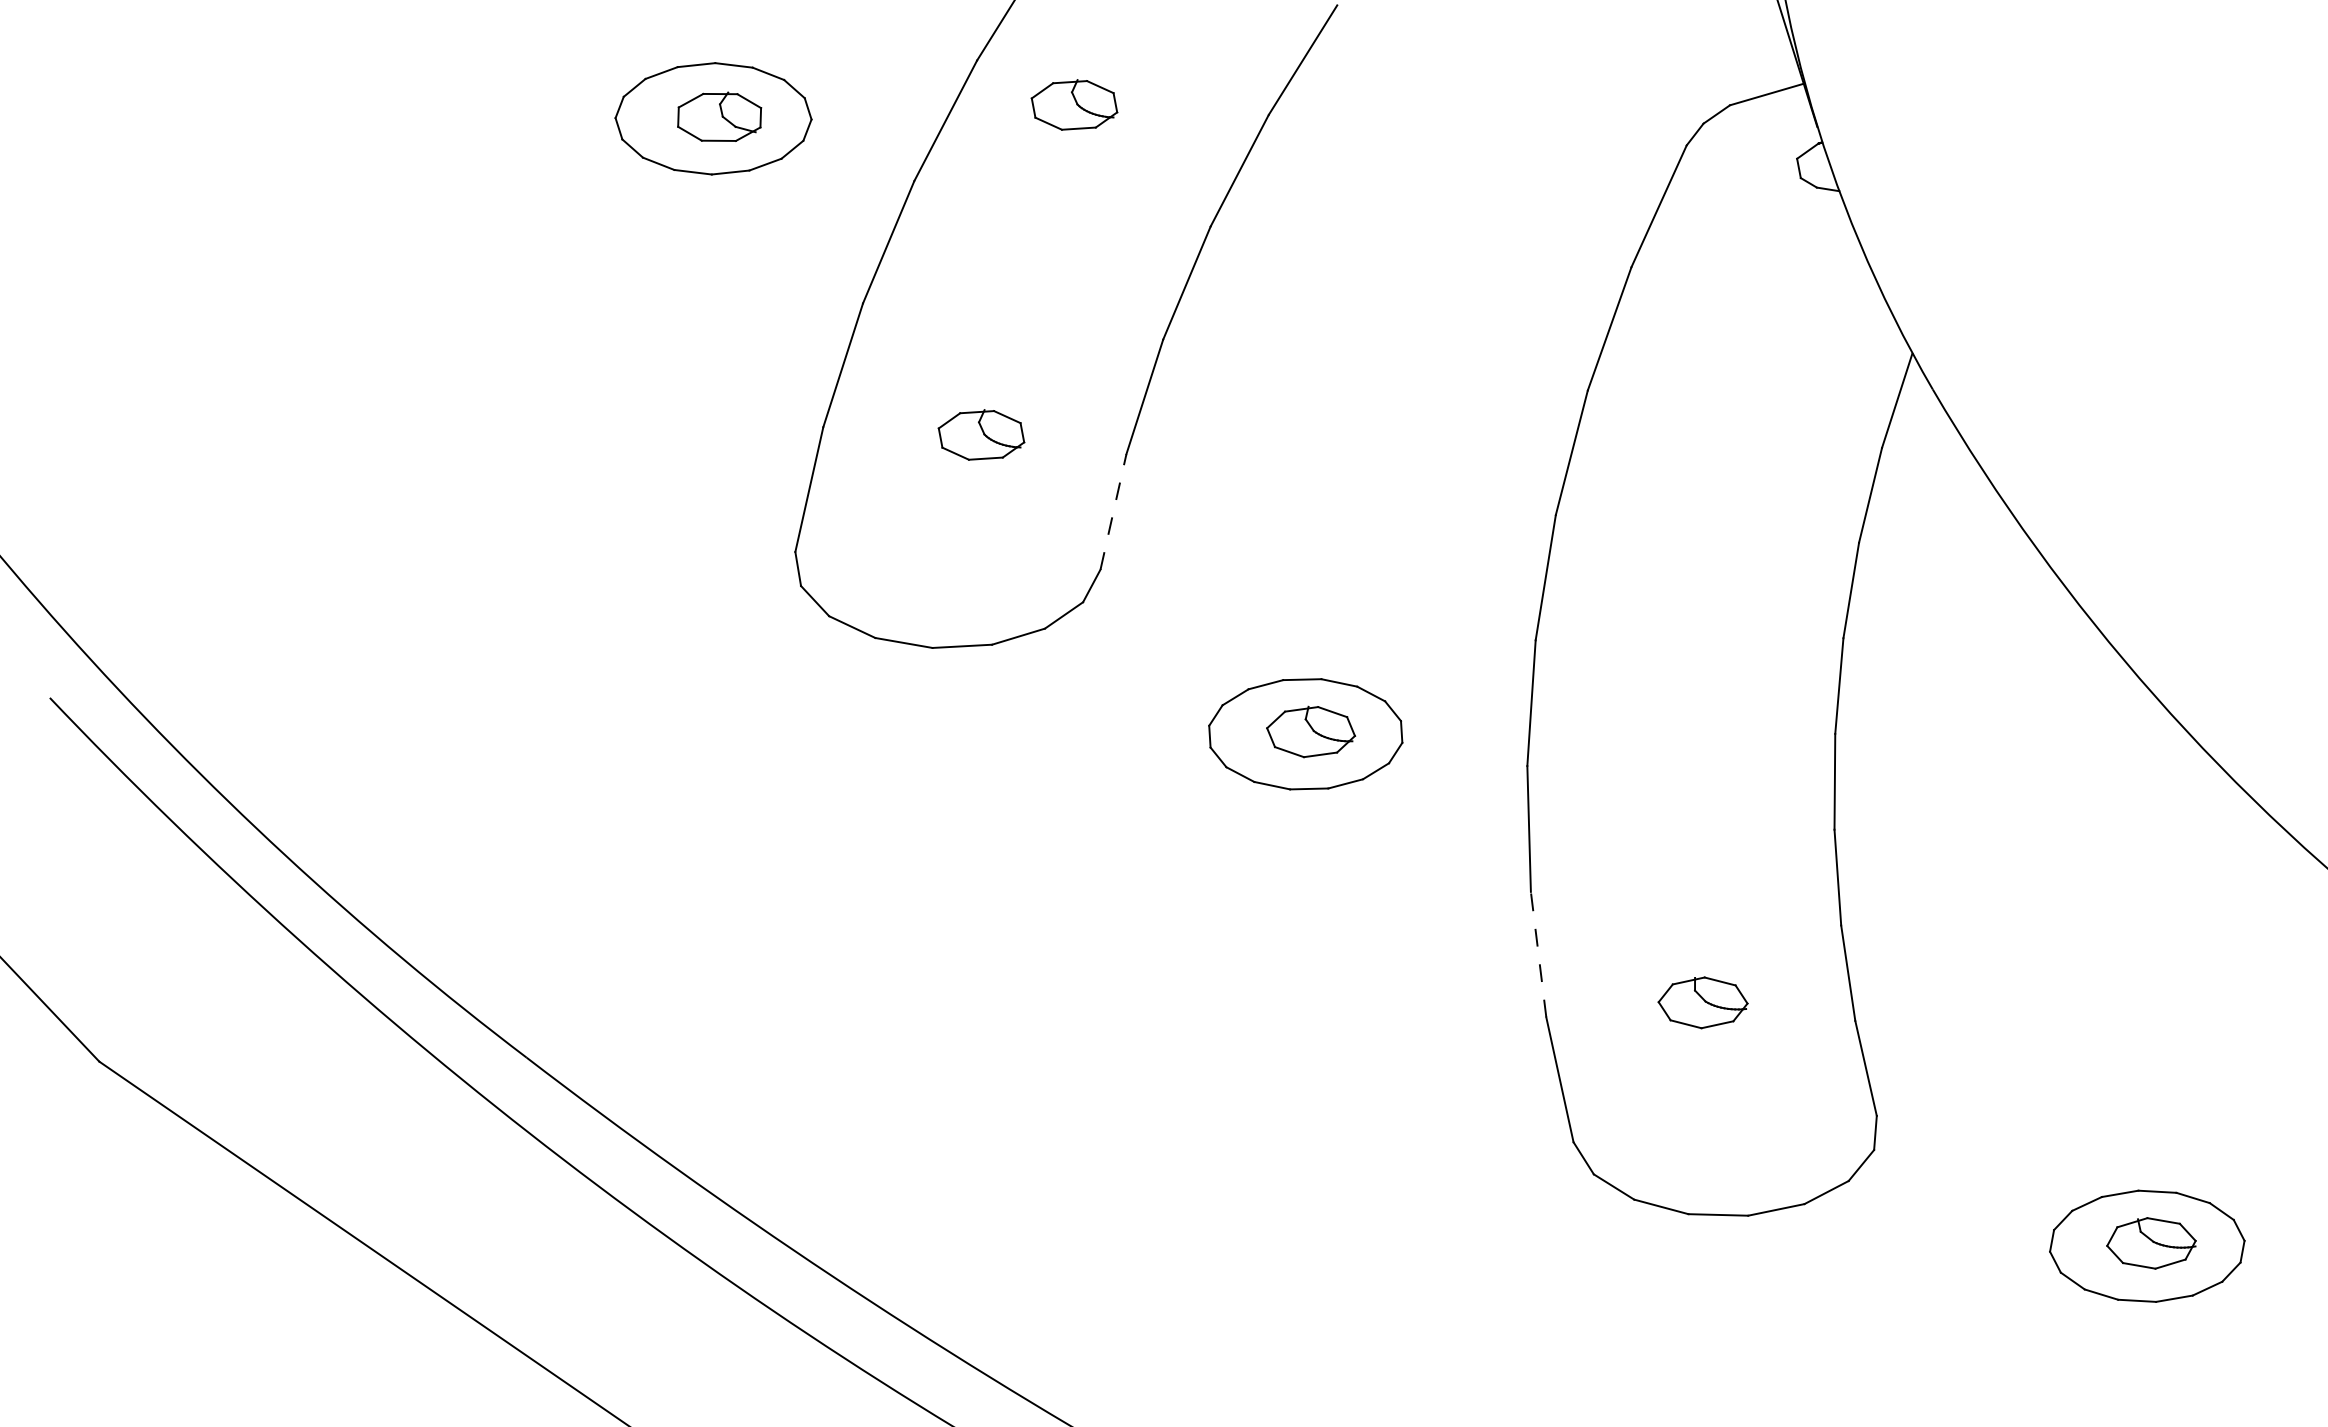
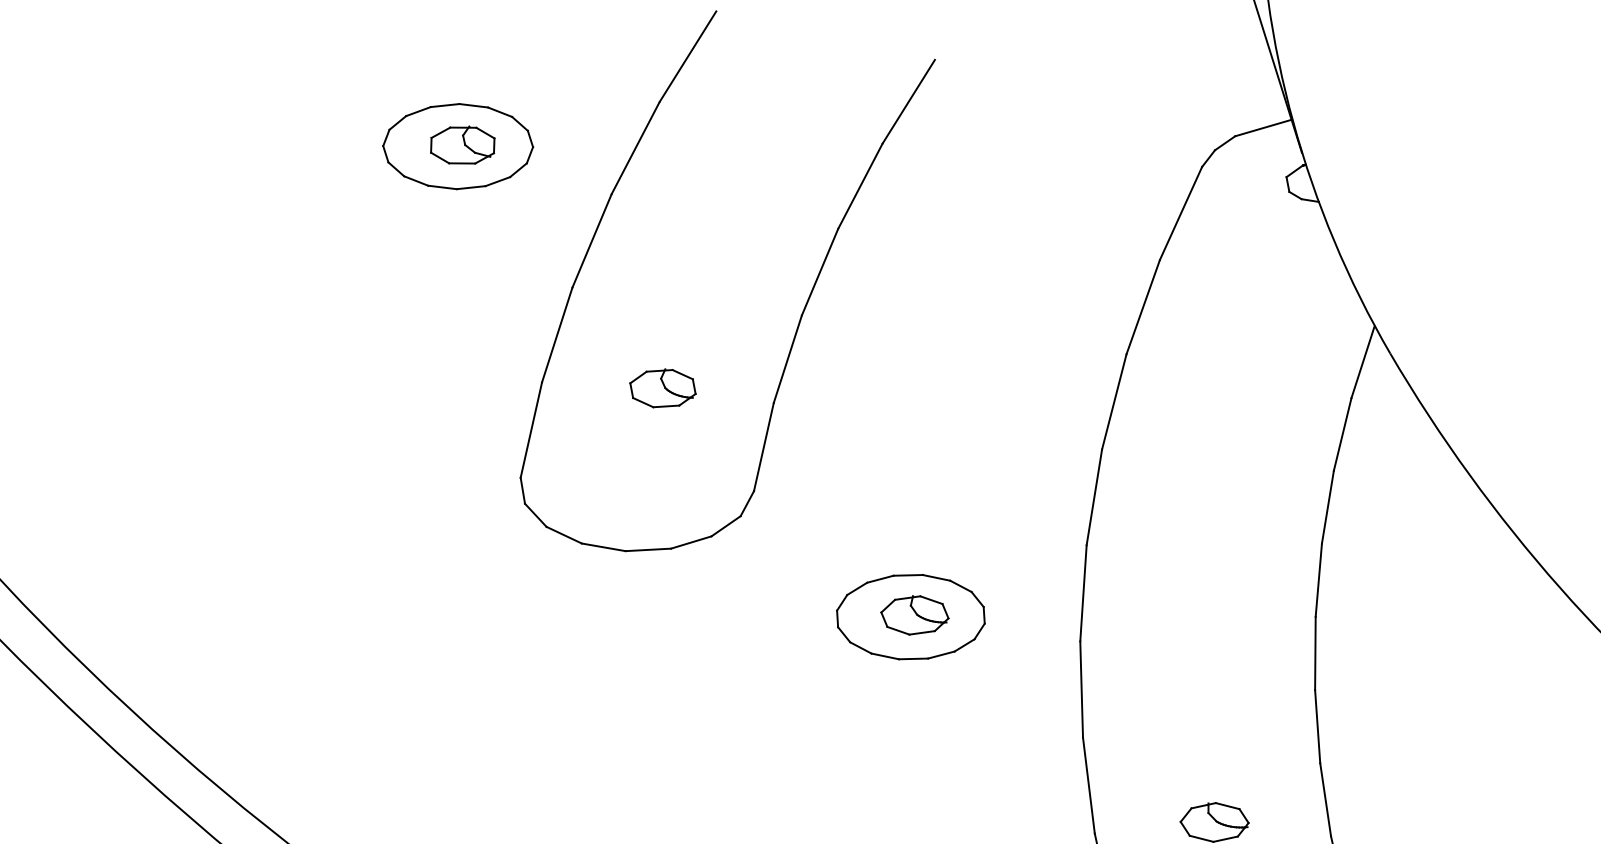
part: (1074, 104) -> (734, 135), removed
line: (1113, 511) -> (763, 446), dashed -> solid
line: (1538, 954) -> (1088, 785), dashed -> solid

